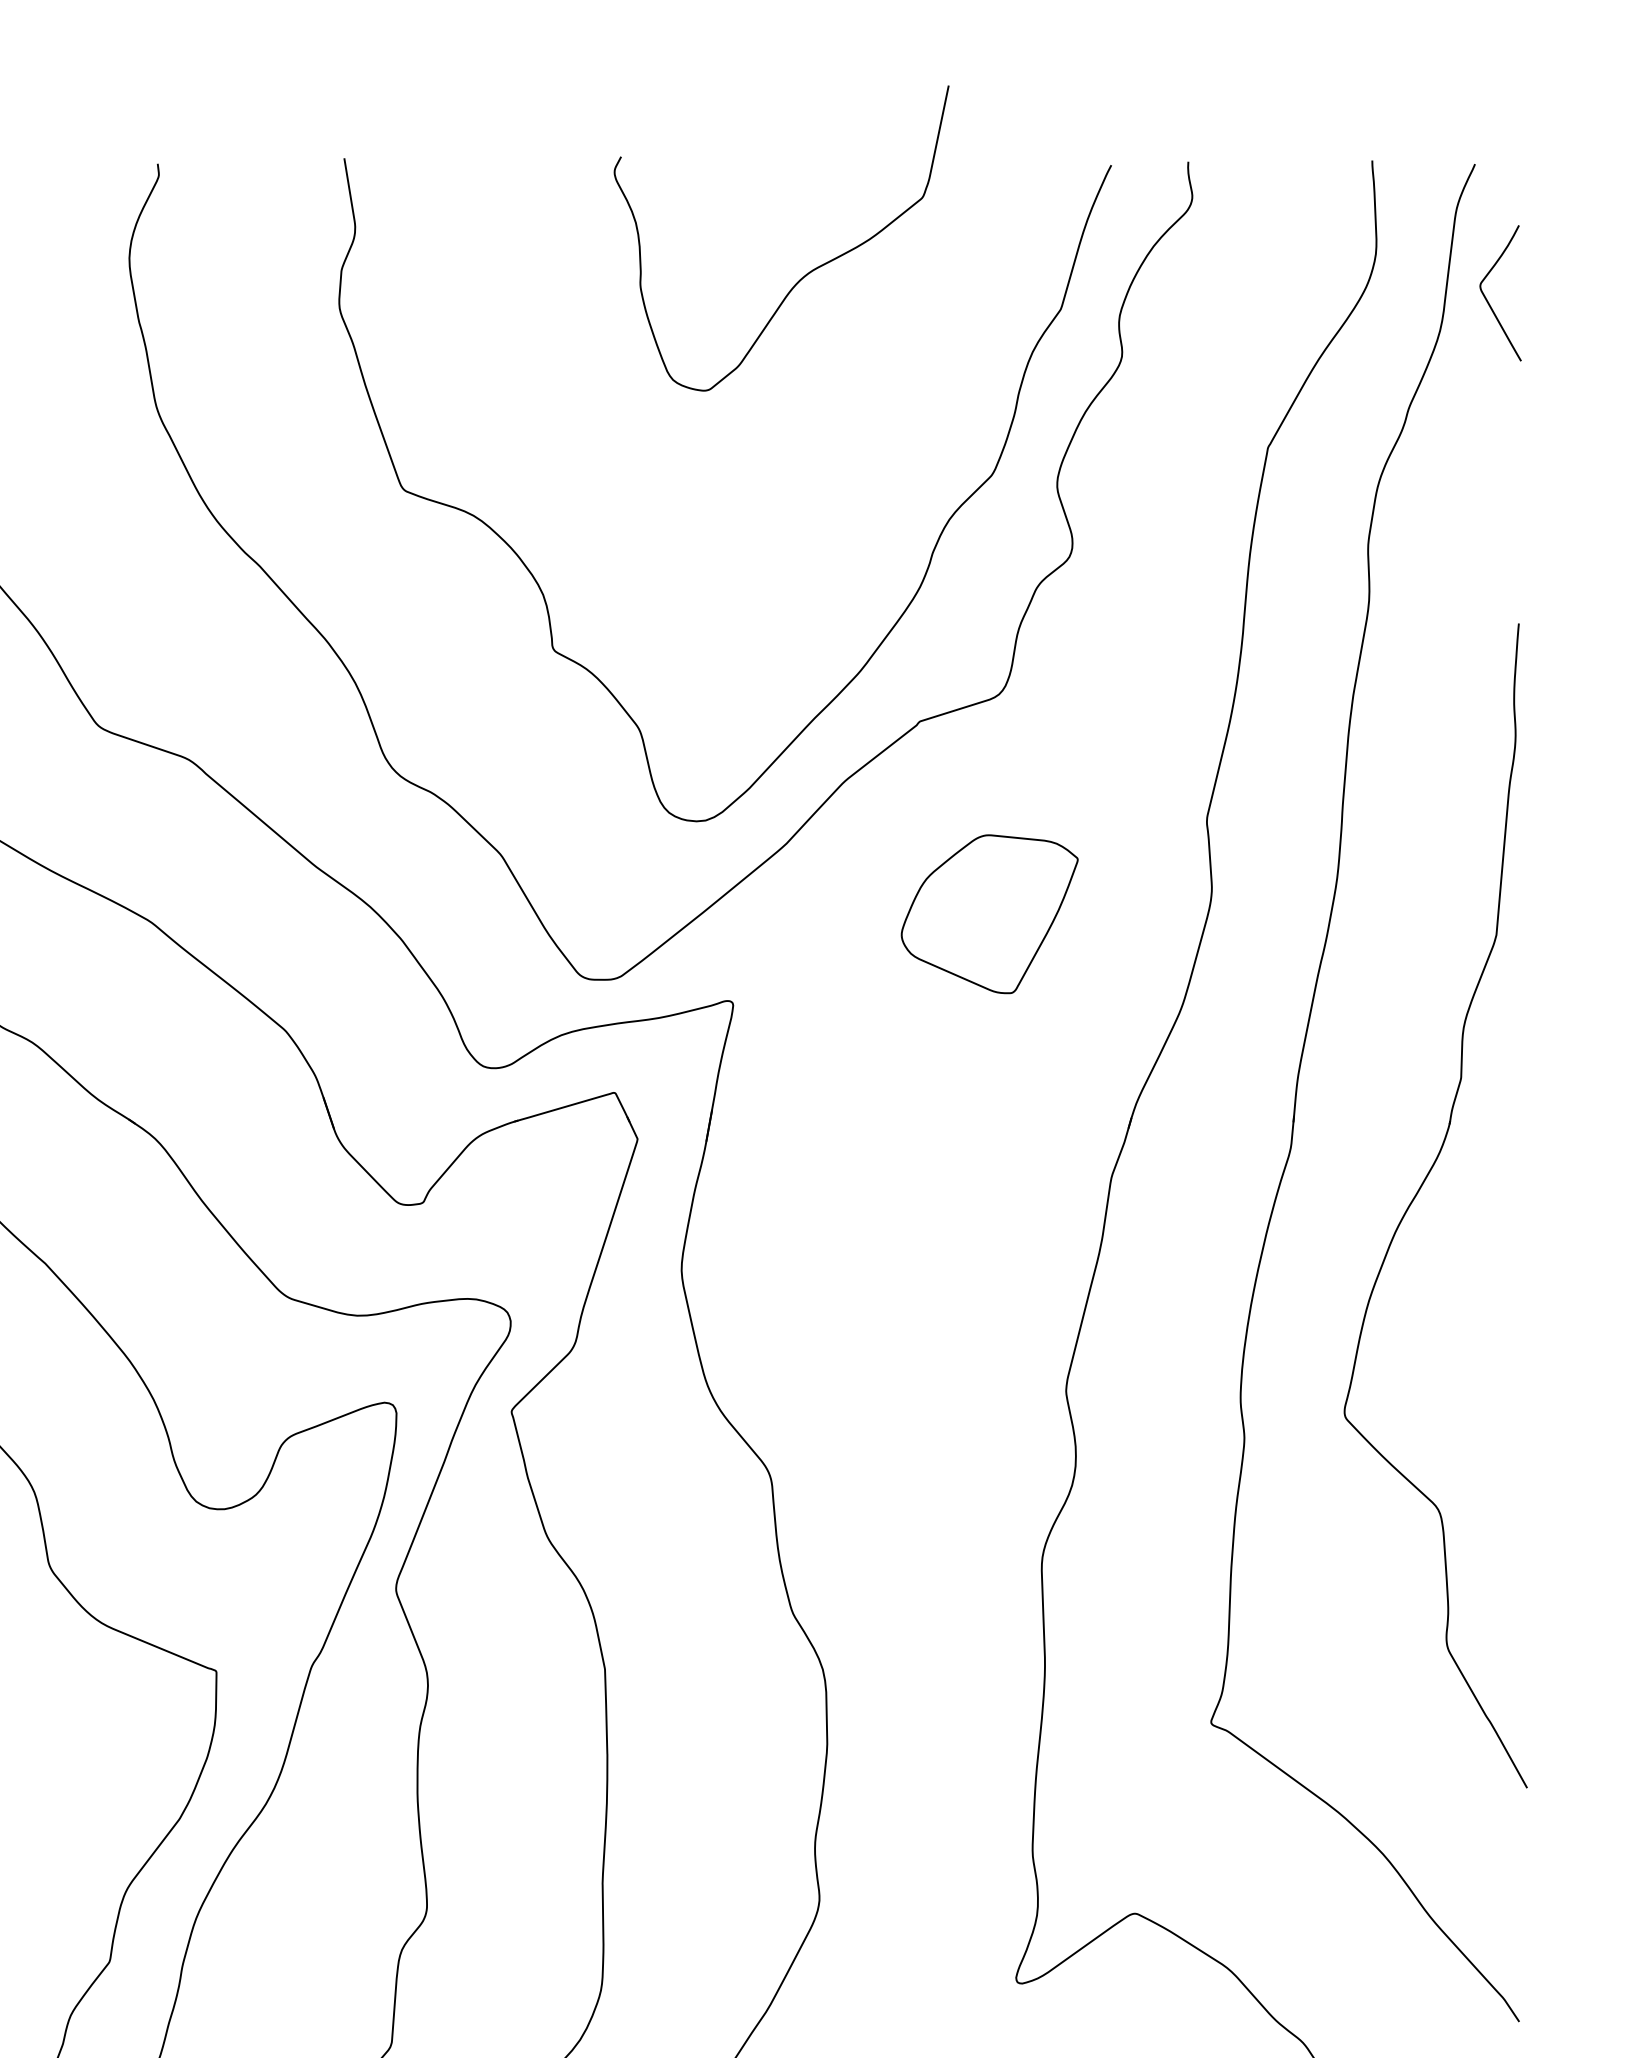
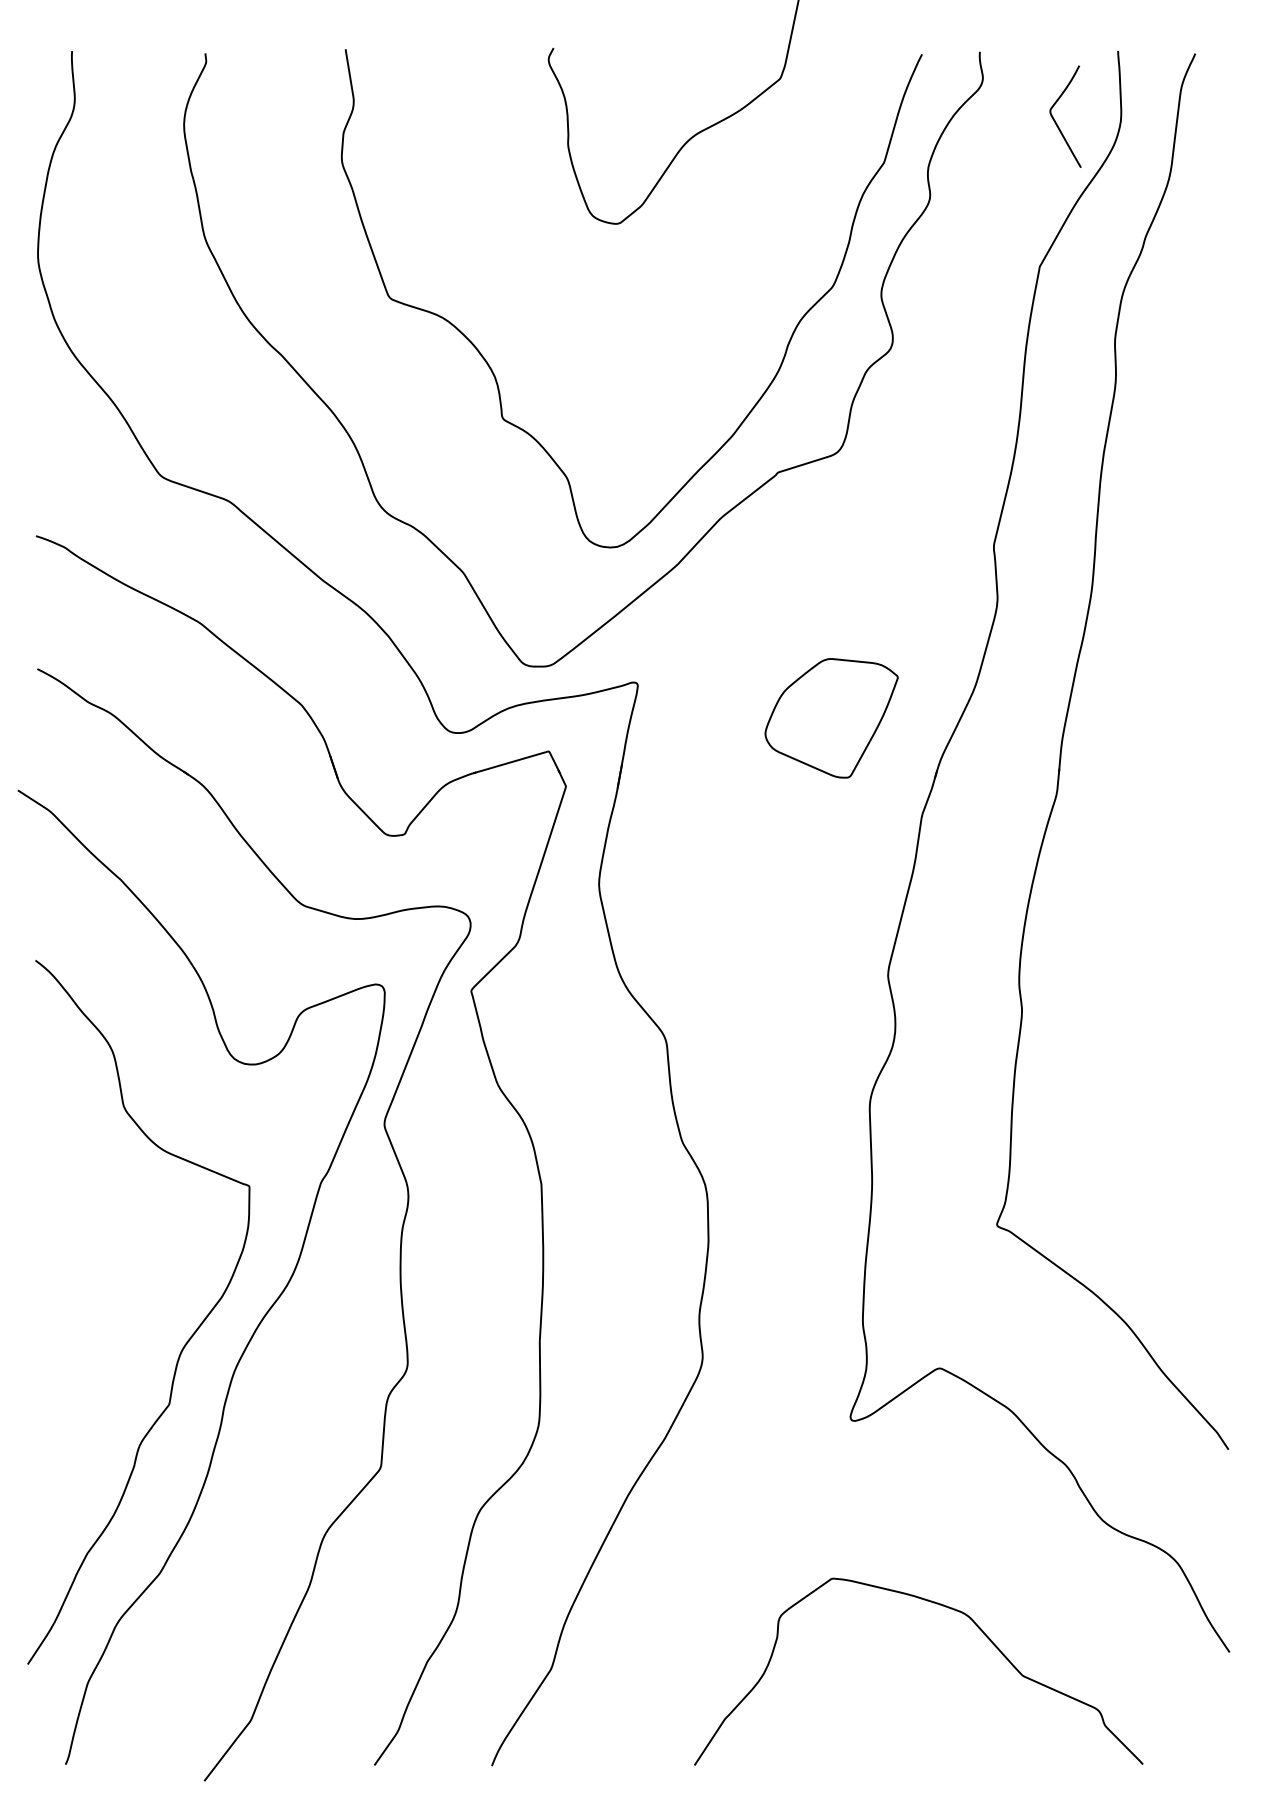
curve: (1489, 302) -> (1057, 123), moved
part: (989, 914) -> (831, 718), moved
part: (1418, 1195) -> (1152, 828), removed

